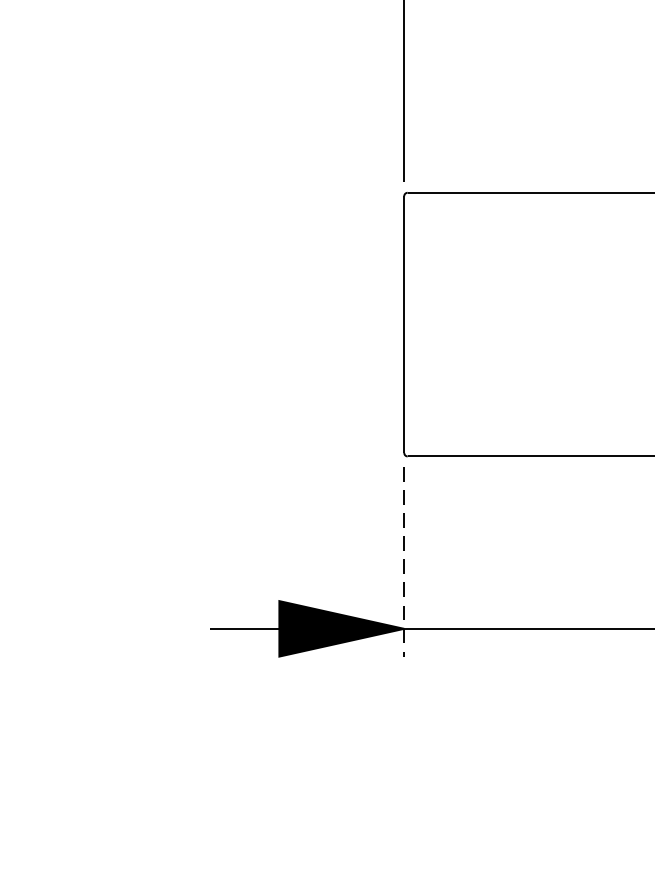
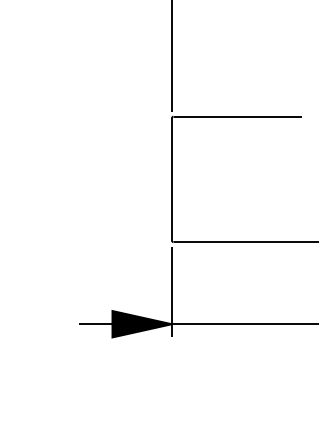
line: (403, 562) -> (171, 292), dashed -> solid

